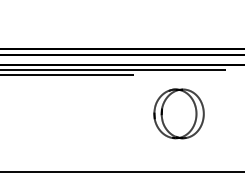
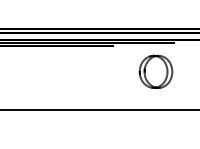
part: (178, 113) -> (155, 71), moved

